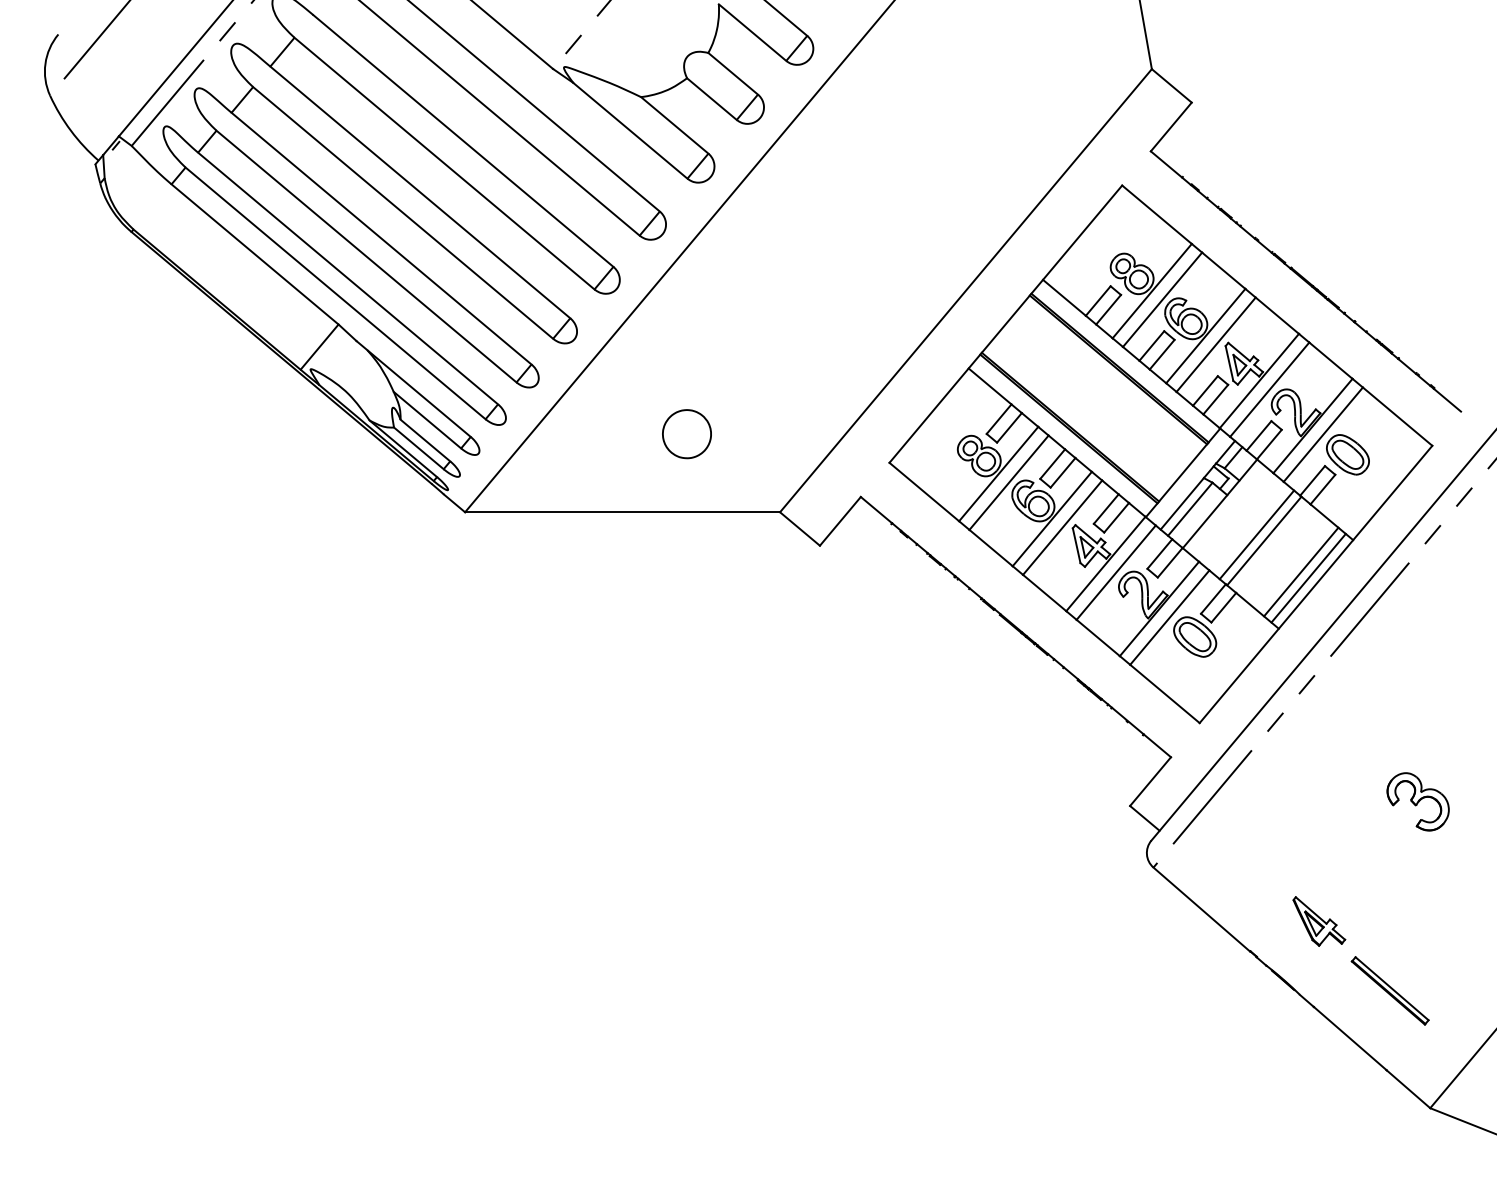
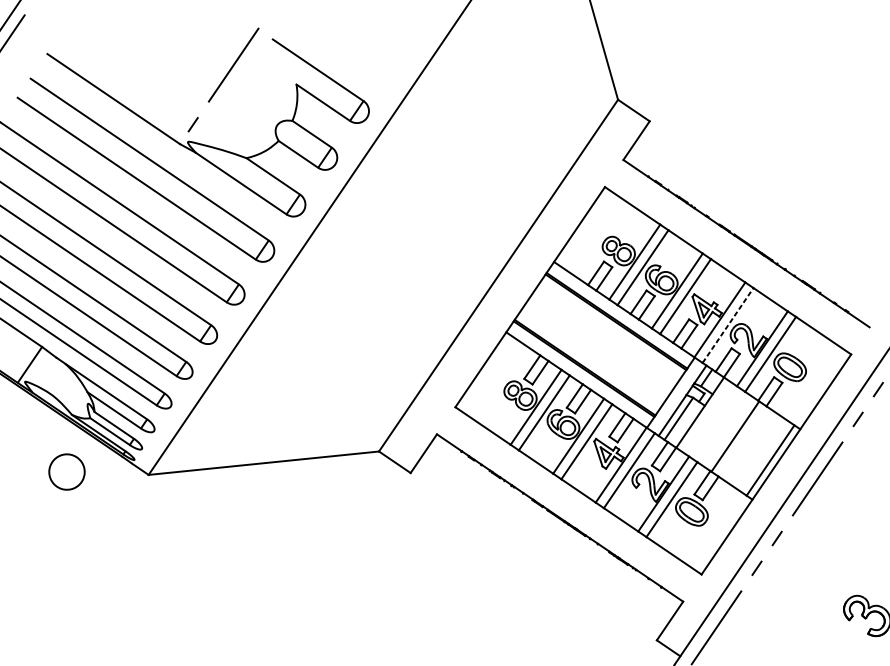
line: (1269, 389) -> (727, 325), solid -> dashed
part: (686, 434) -> (66, 472), moved
line: (1256, 534) -> (729, 432), removed
line: (1301, 571) -> (764, 456), removed

